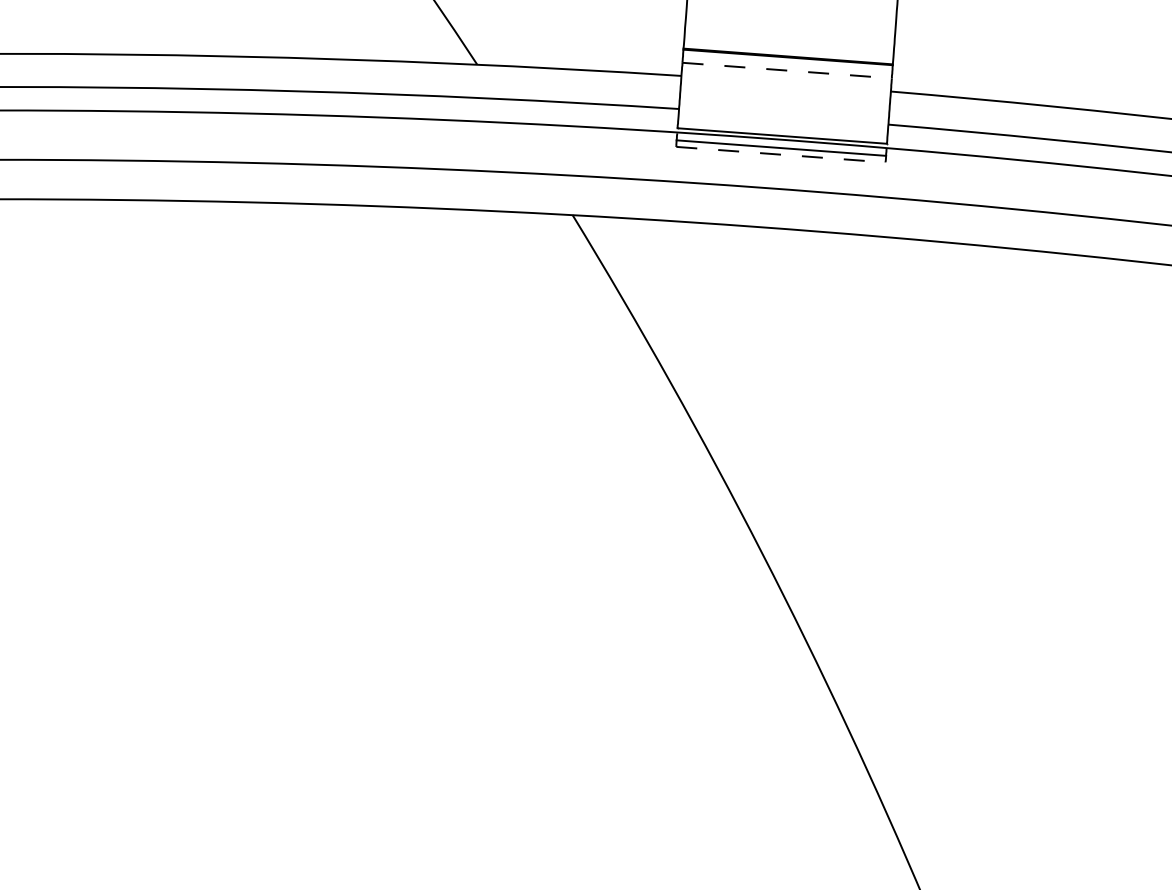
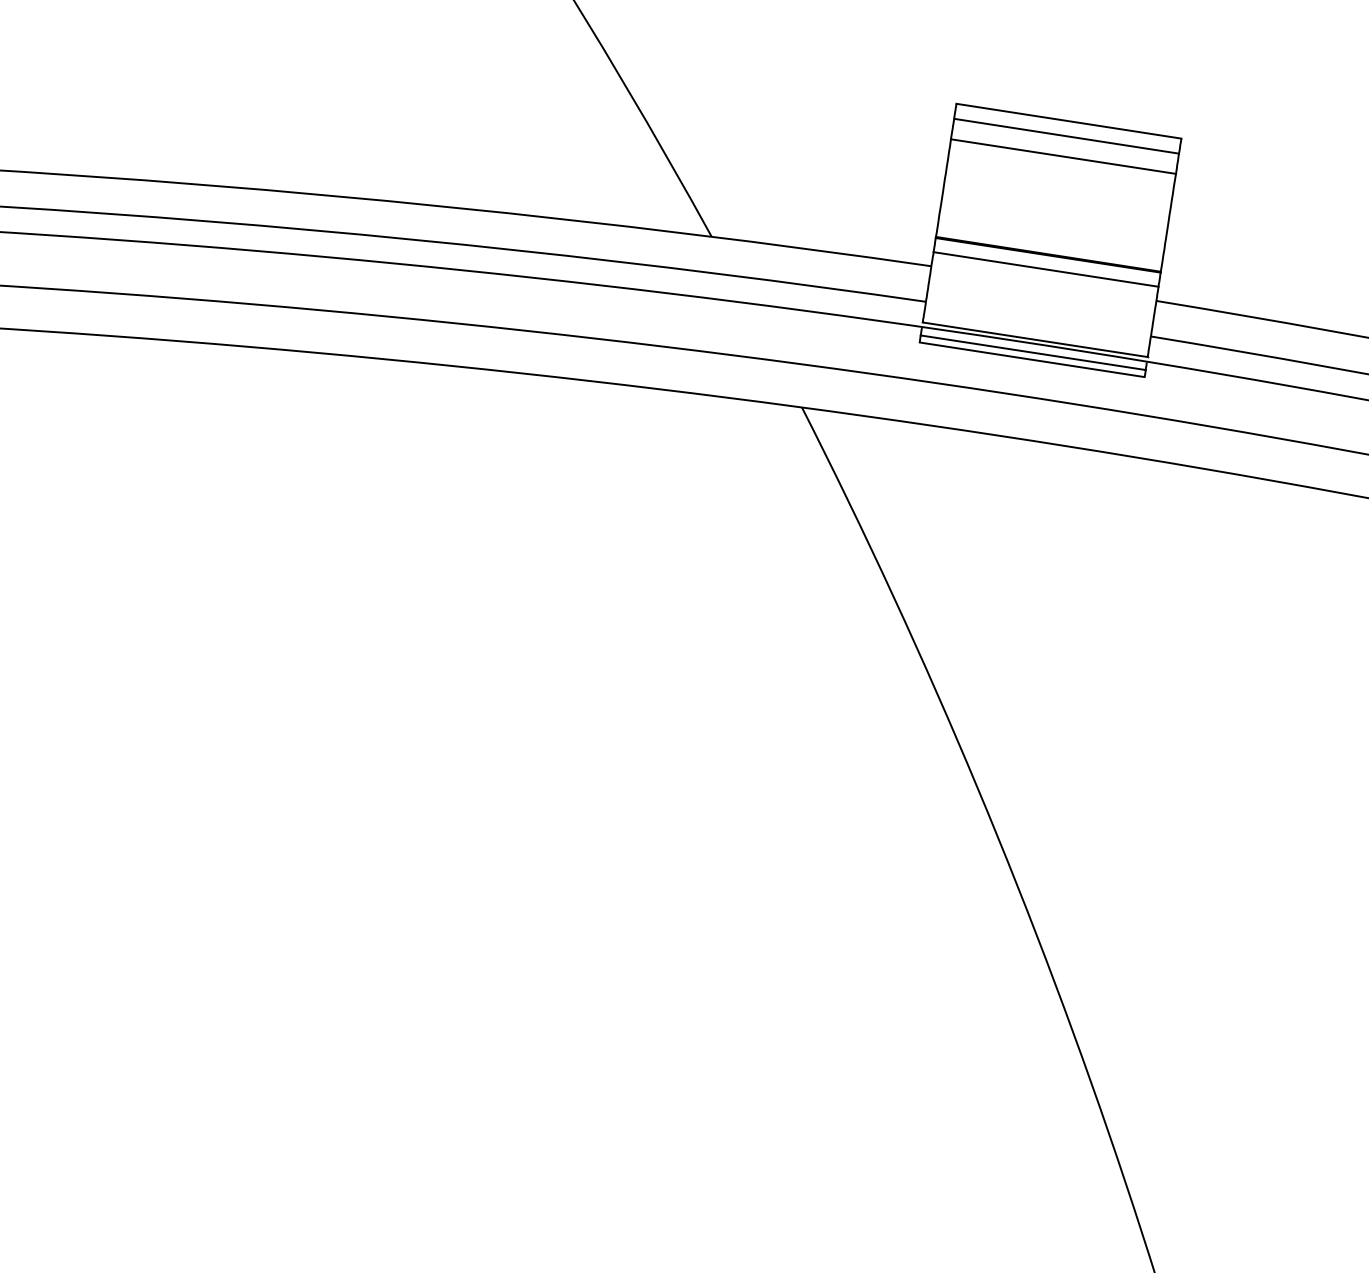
line: (787, 70) -> (1046, 269), dashed -> solid
line: (781, 154) -> (1032, 359), dashed -> solid

